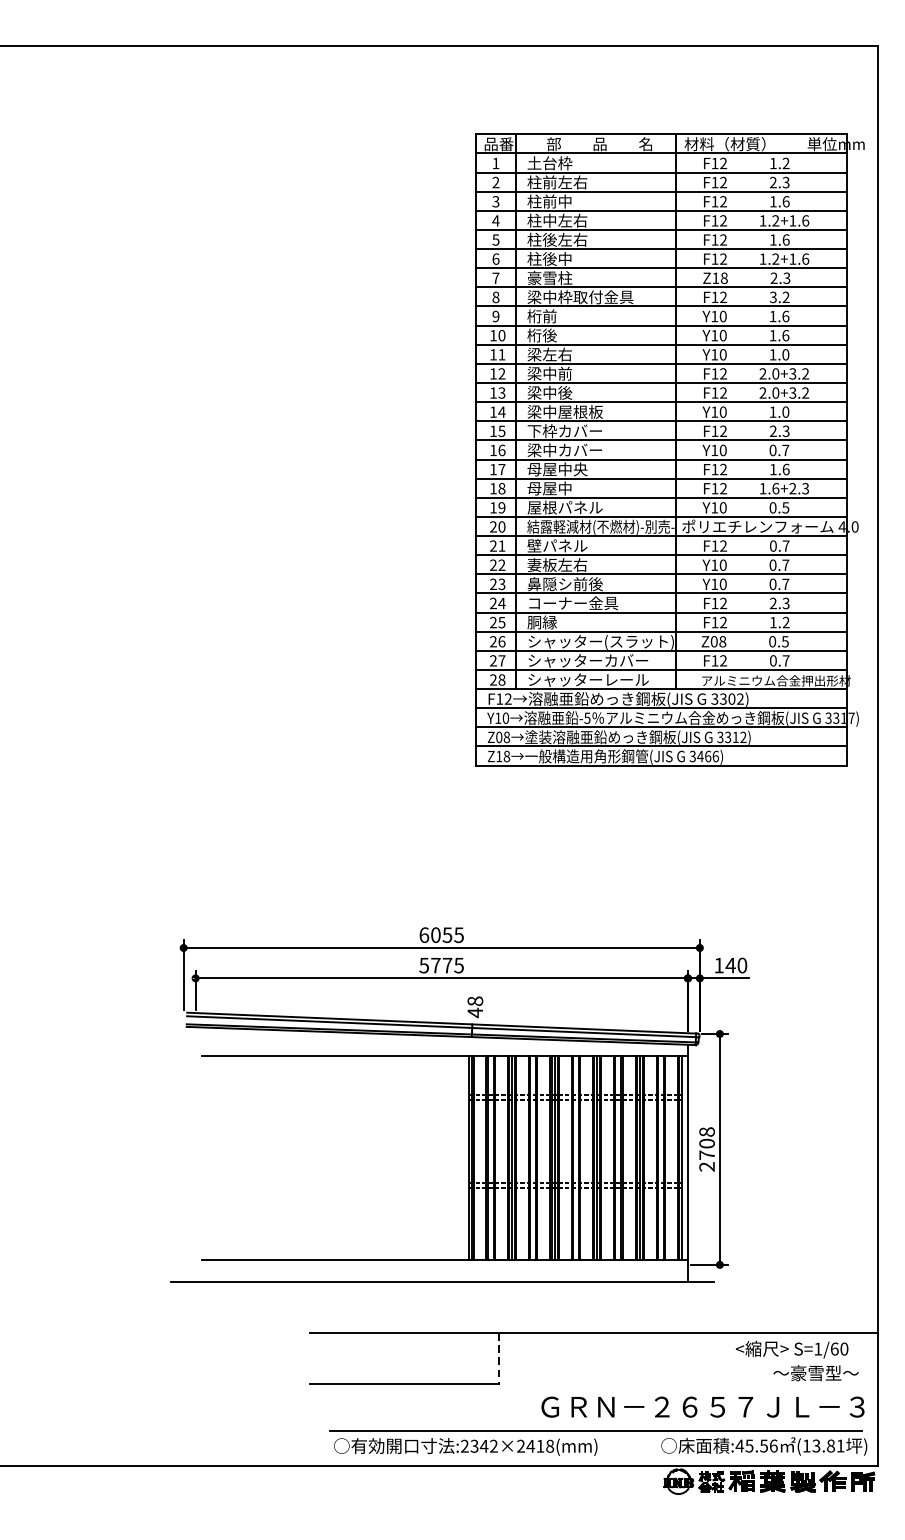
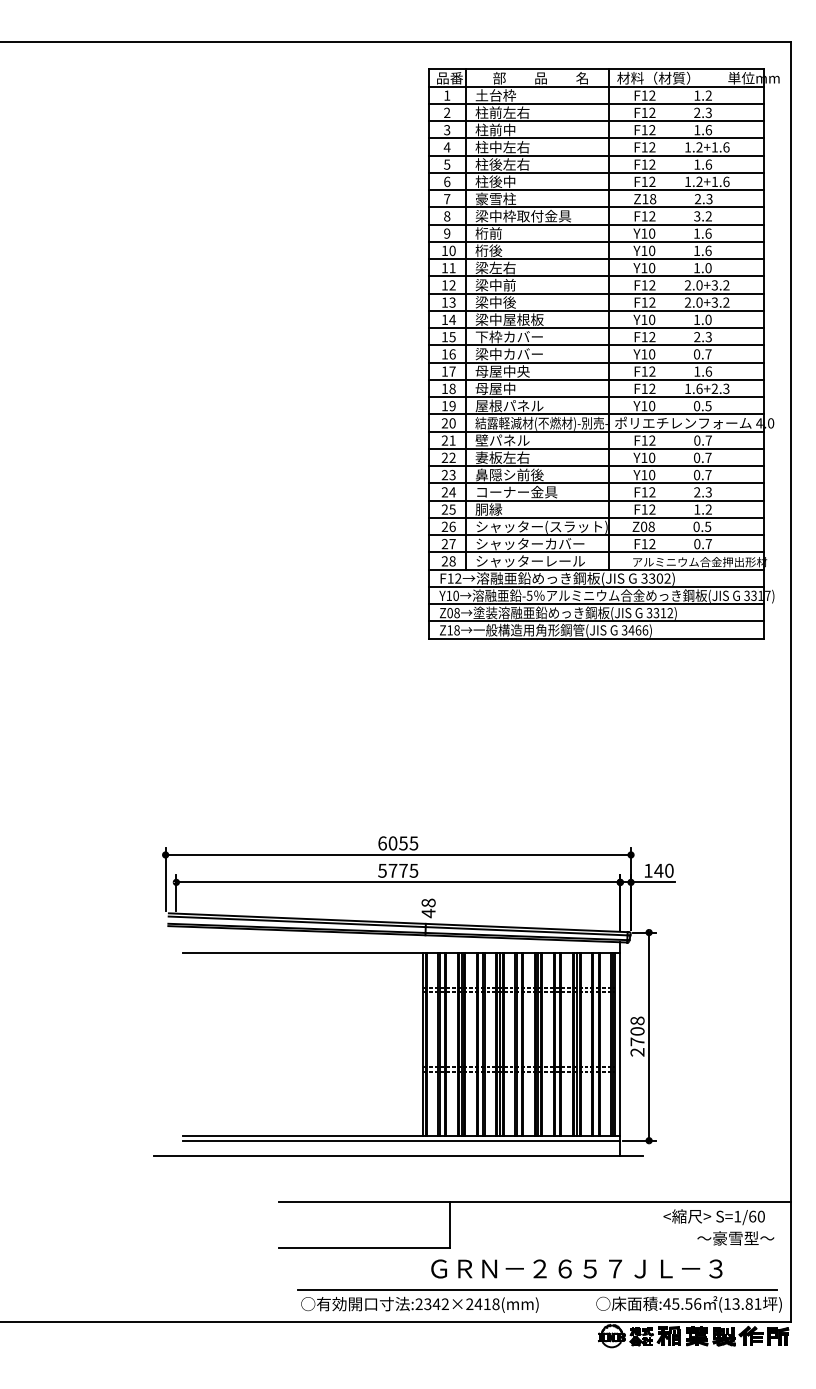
part: (669, 449) -> (603, 353), moved
line: (445, 1264) -> (401, 1140), added
line: (499, 1358) -> (450, 1225), dashed -> solid
text: (702, 1406) -> (576, 1268), moved

